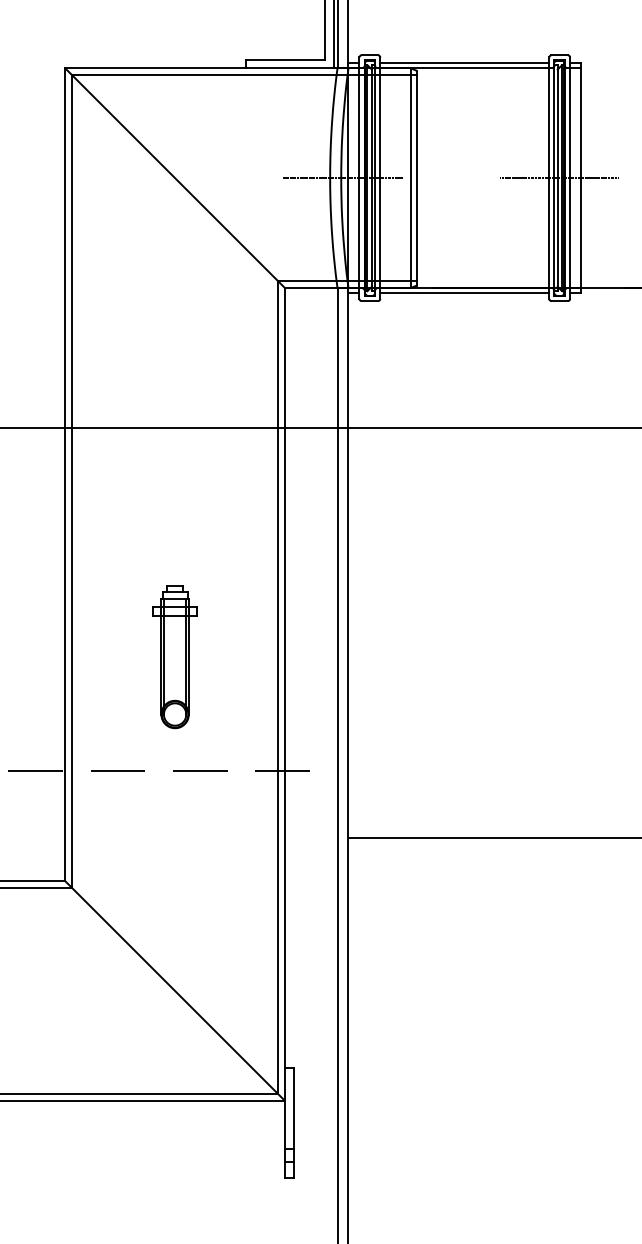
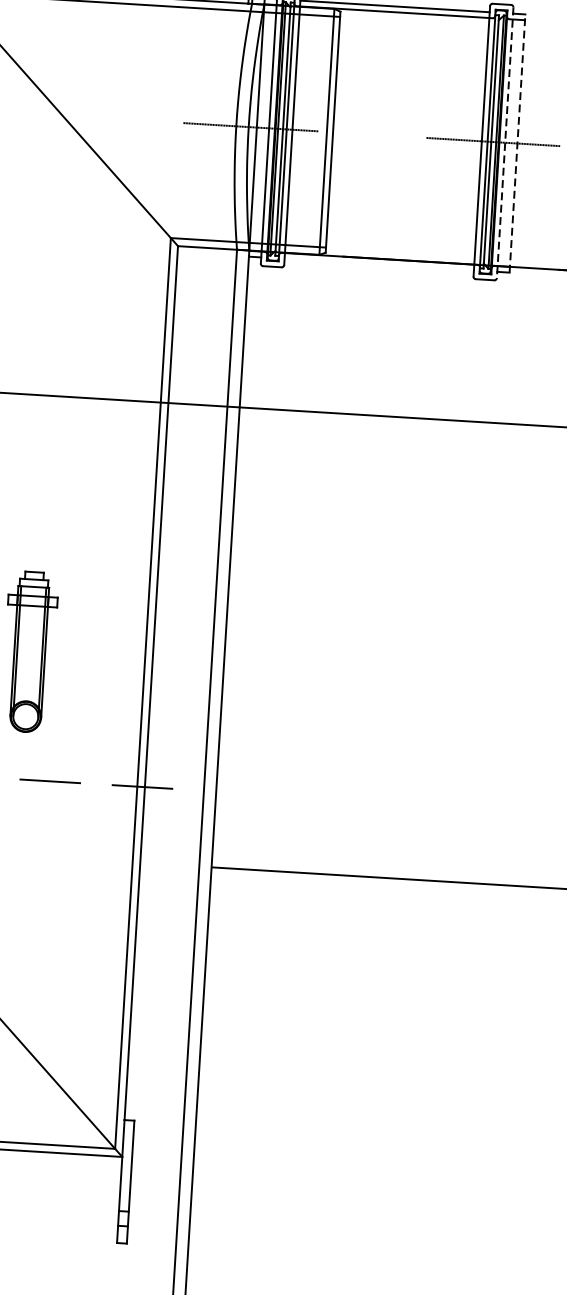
line: (581, 177) -> (517, 142), solid -> dashed
line: (570, 178) -> (505, 143), solid -> dashed
line: (464, 293) -> (378, 264), removed

